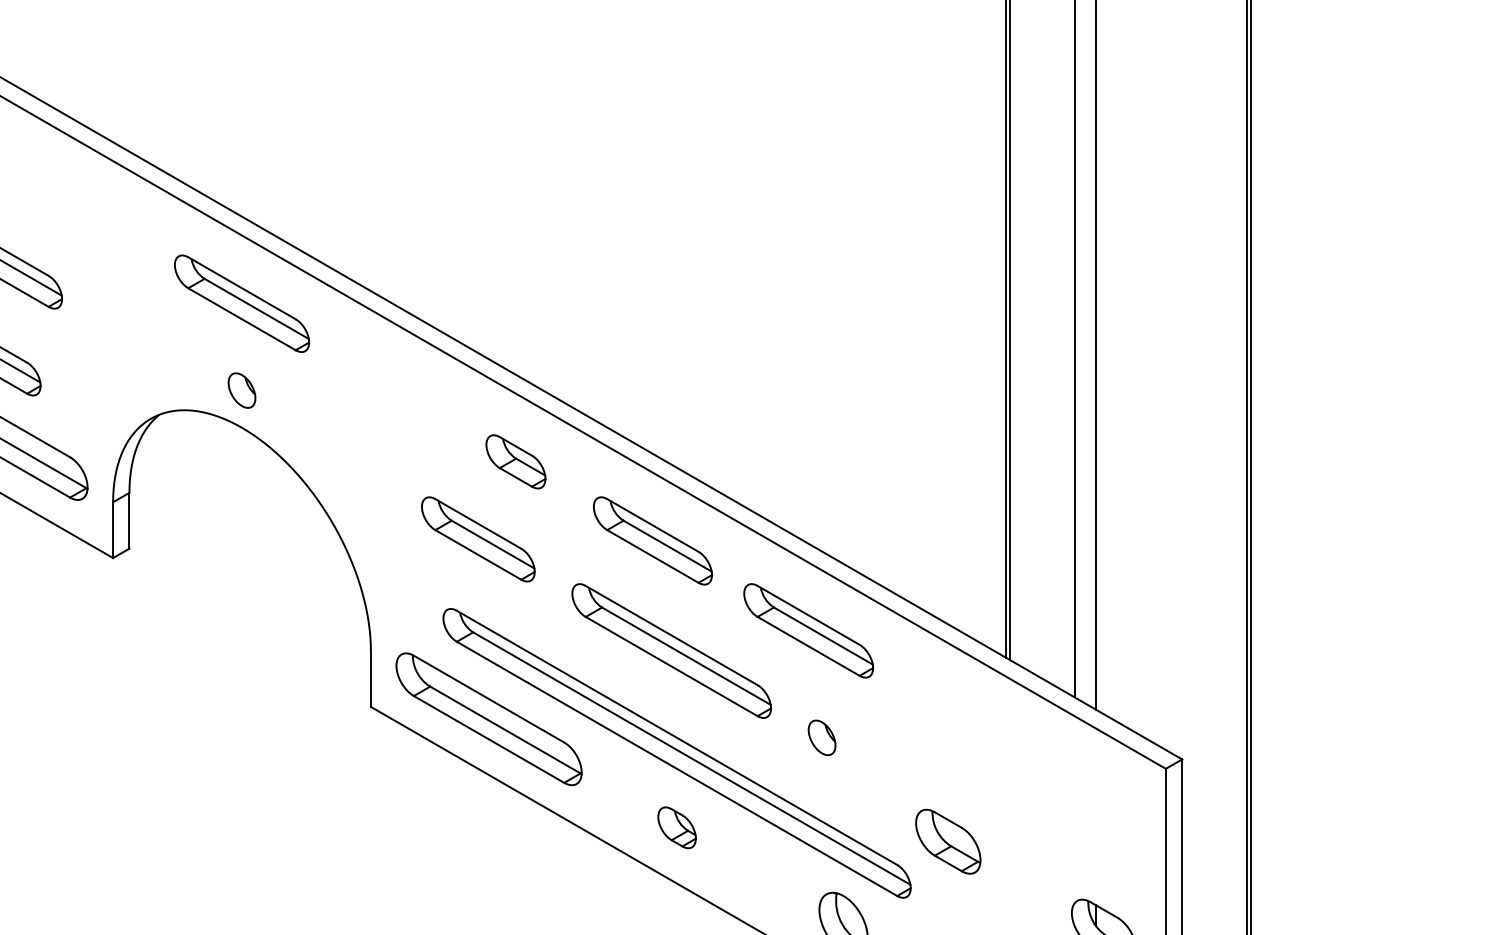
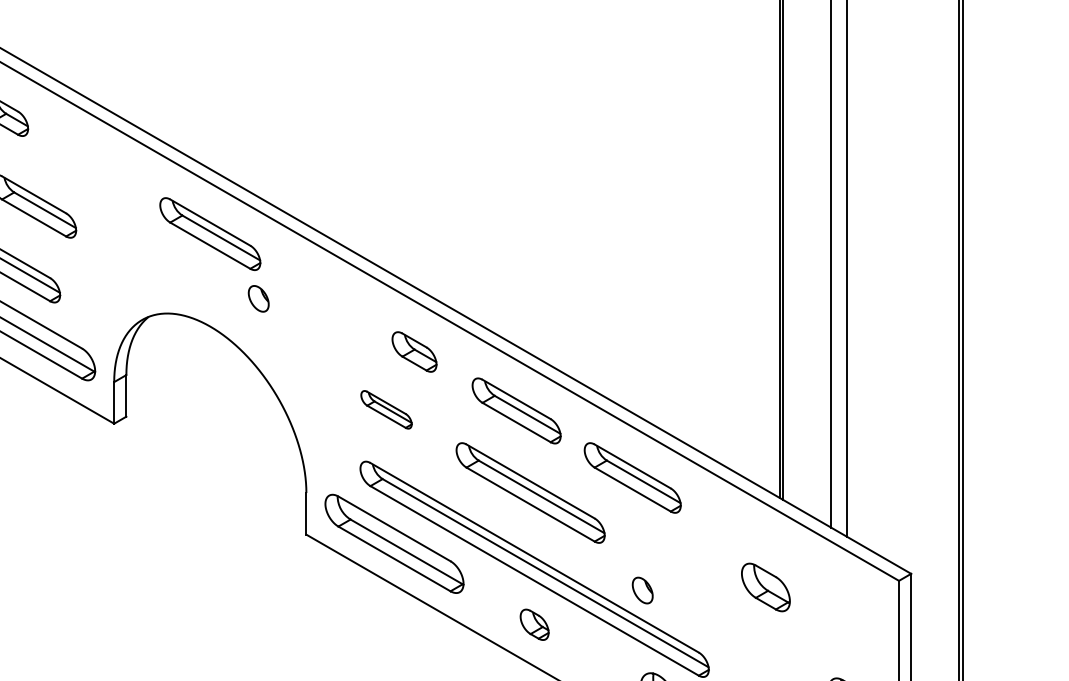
part: (241, 390) -> (258, 298), moved
part: (478, 539) -> (386, 409), size x0.6
part: (821, 737) -> (642, 590), moved
part: (948, 841) -> (766, 587), moved

